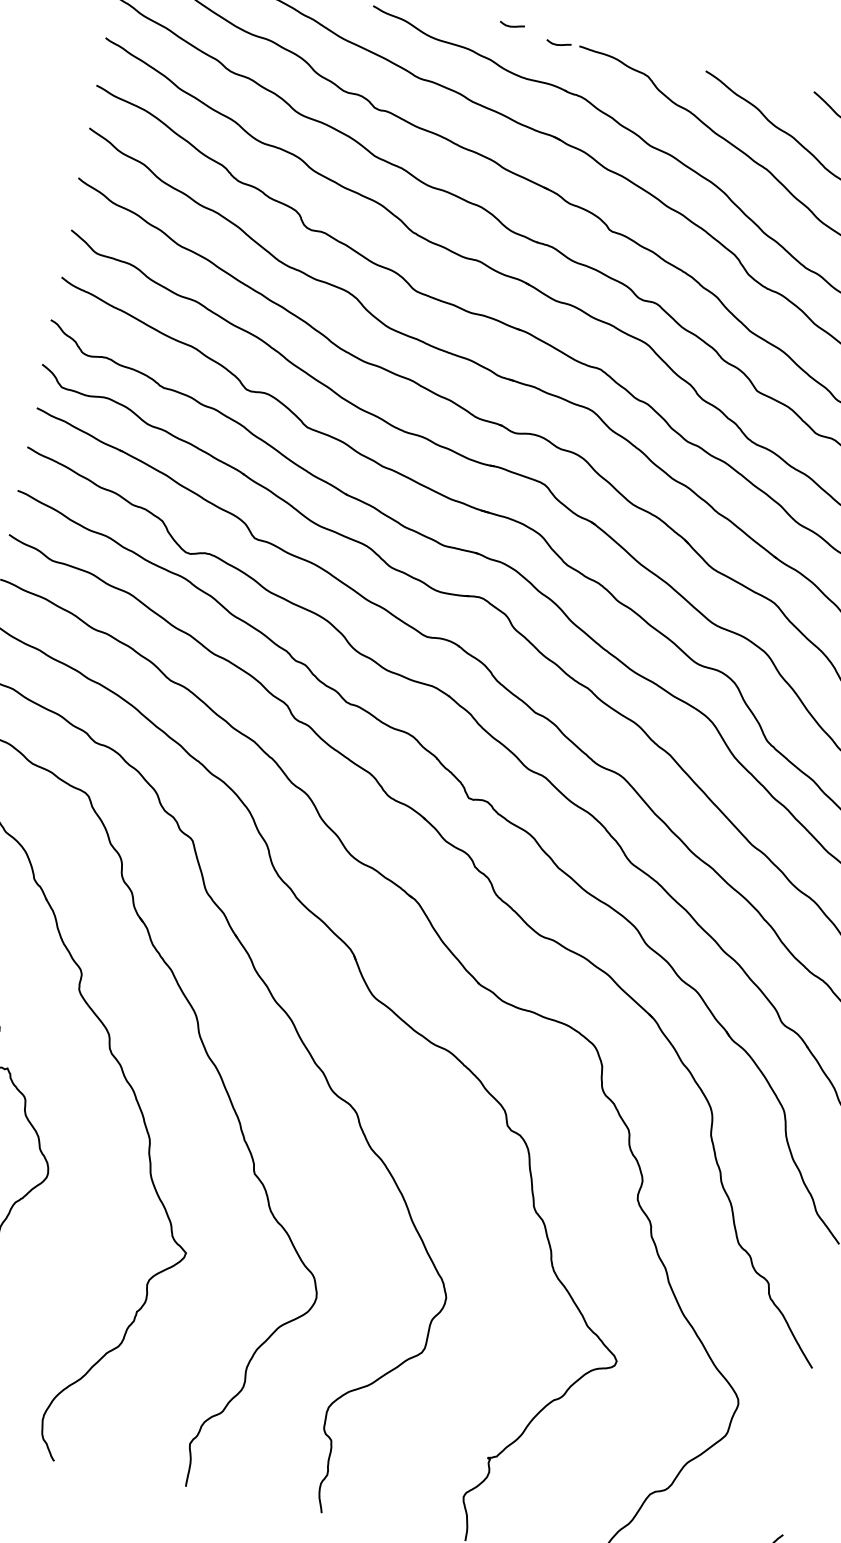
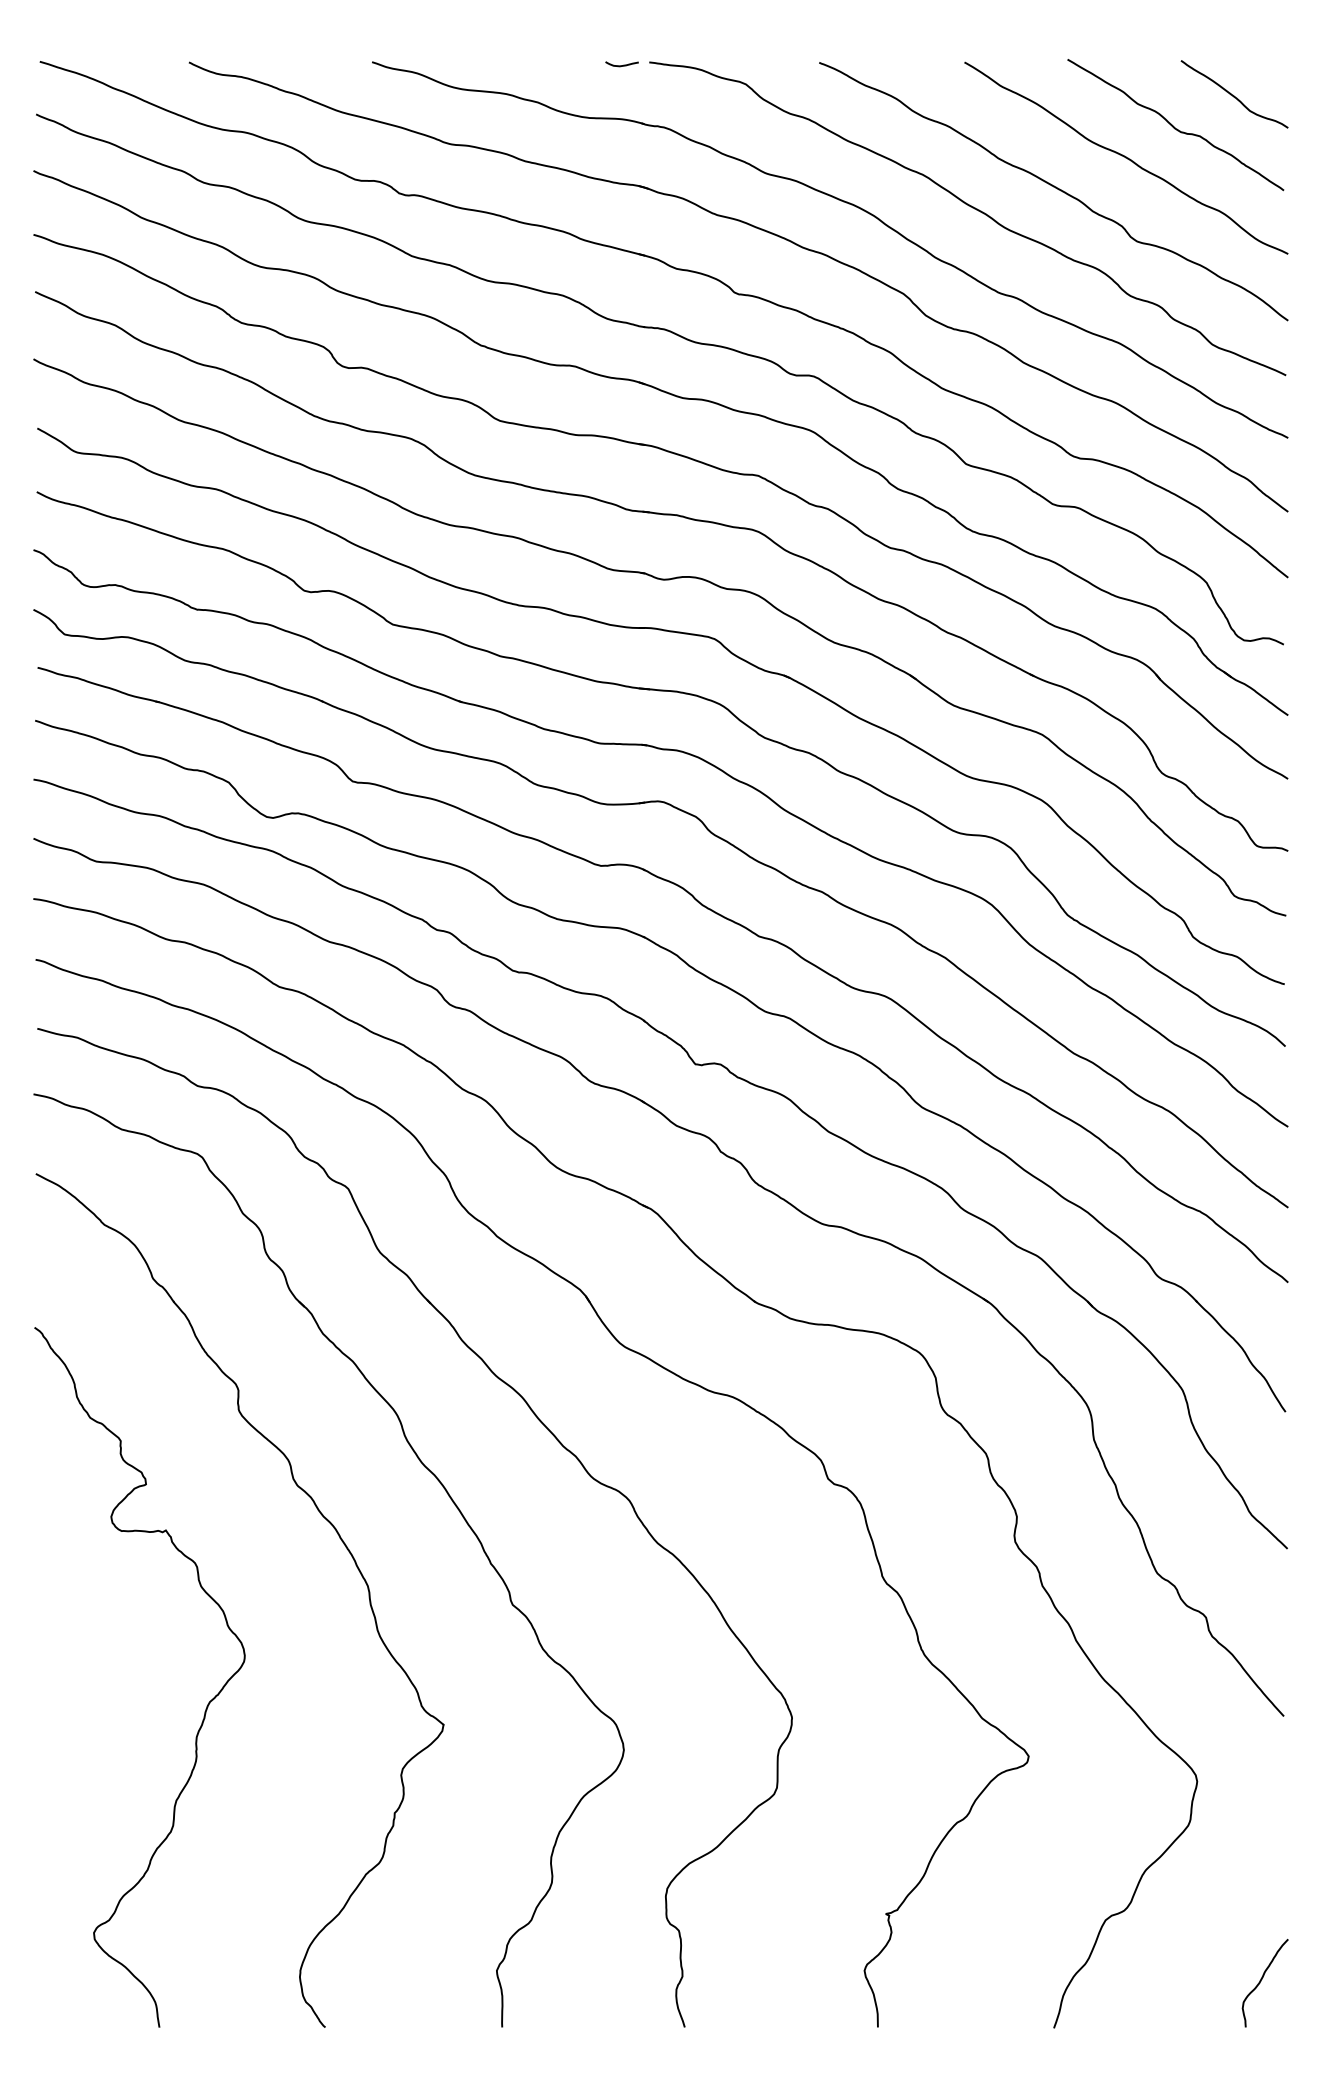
curve: (511, 26) -> (556, 53), removed

